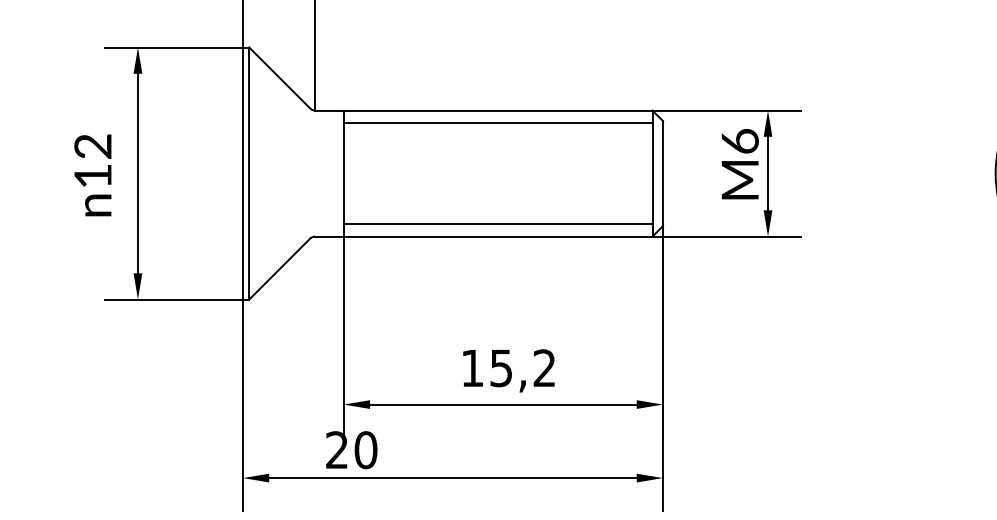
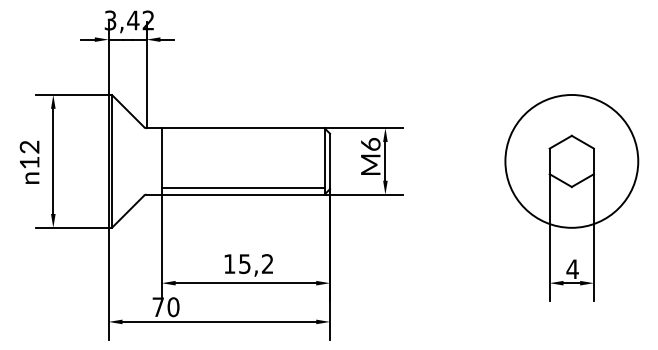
line: (496, 122) -> (242, 134), removed
text: (335, 448) -> (157, 306), 20 -> 70

